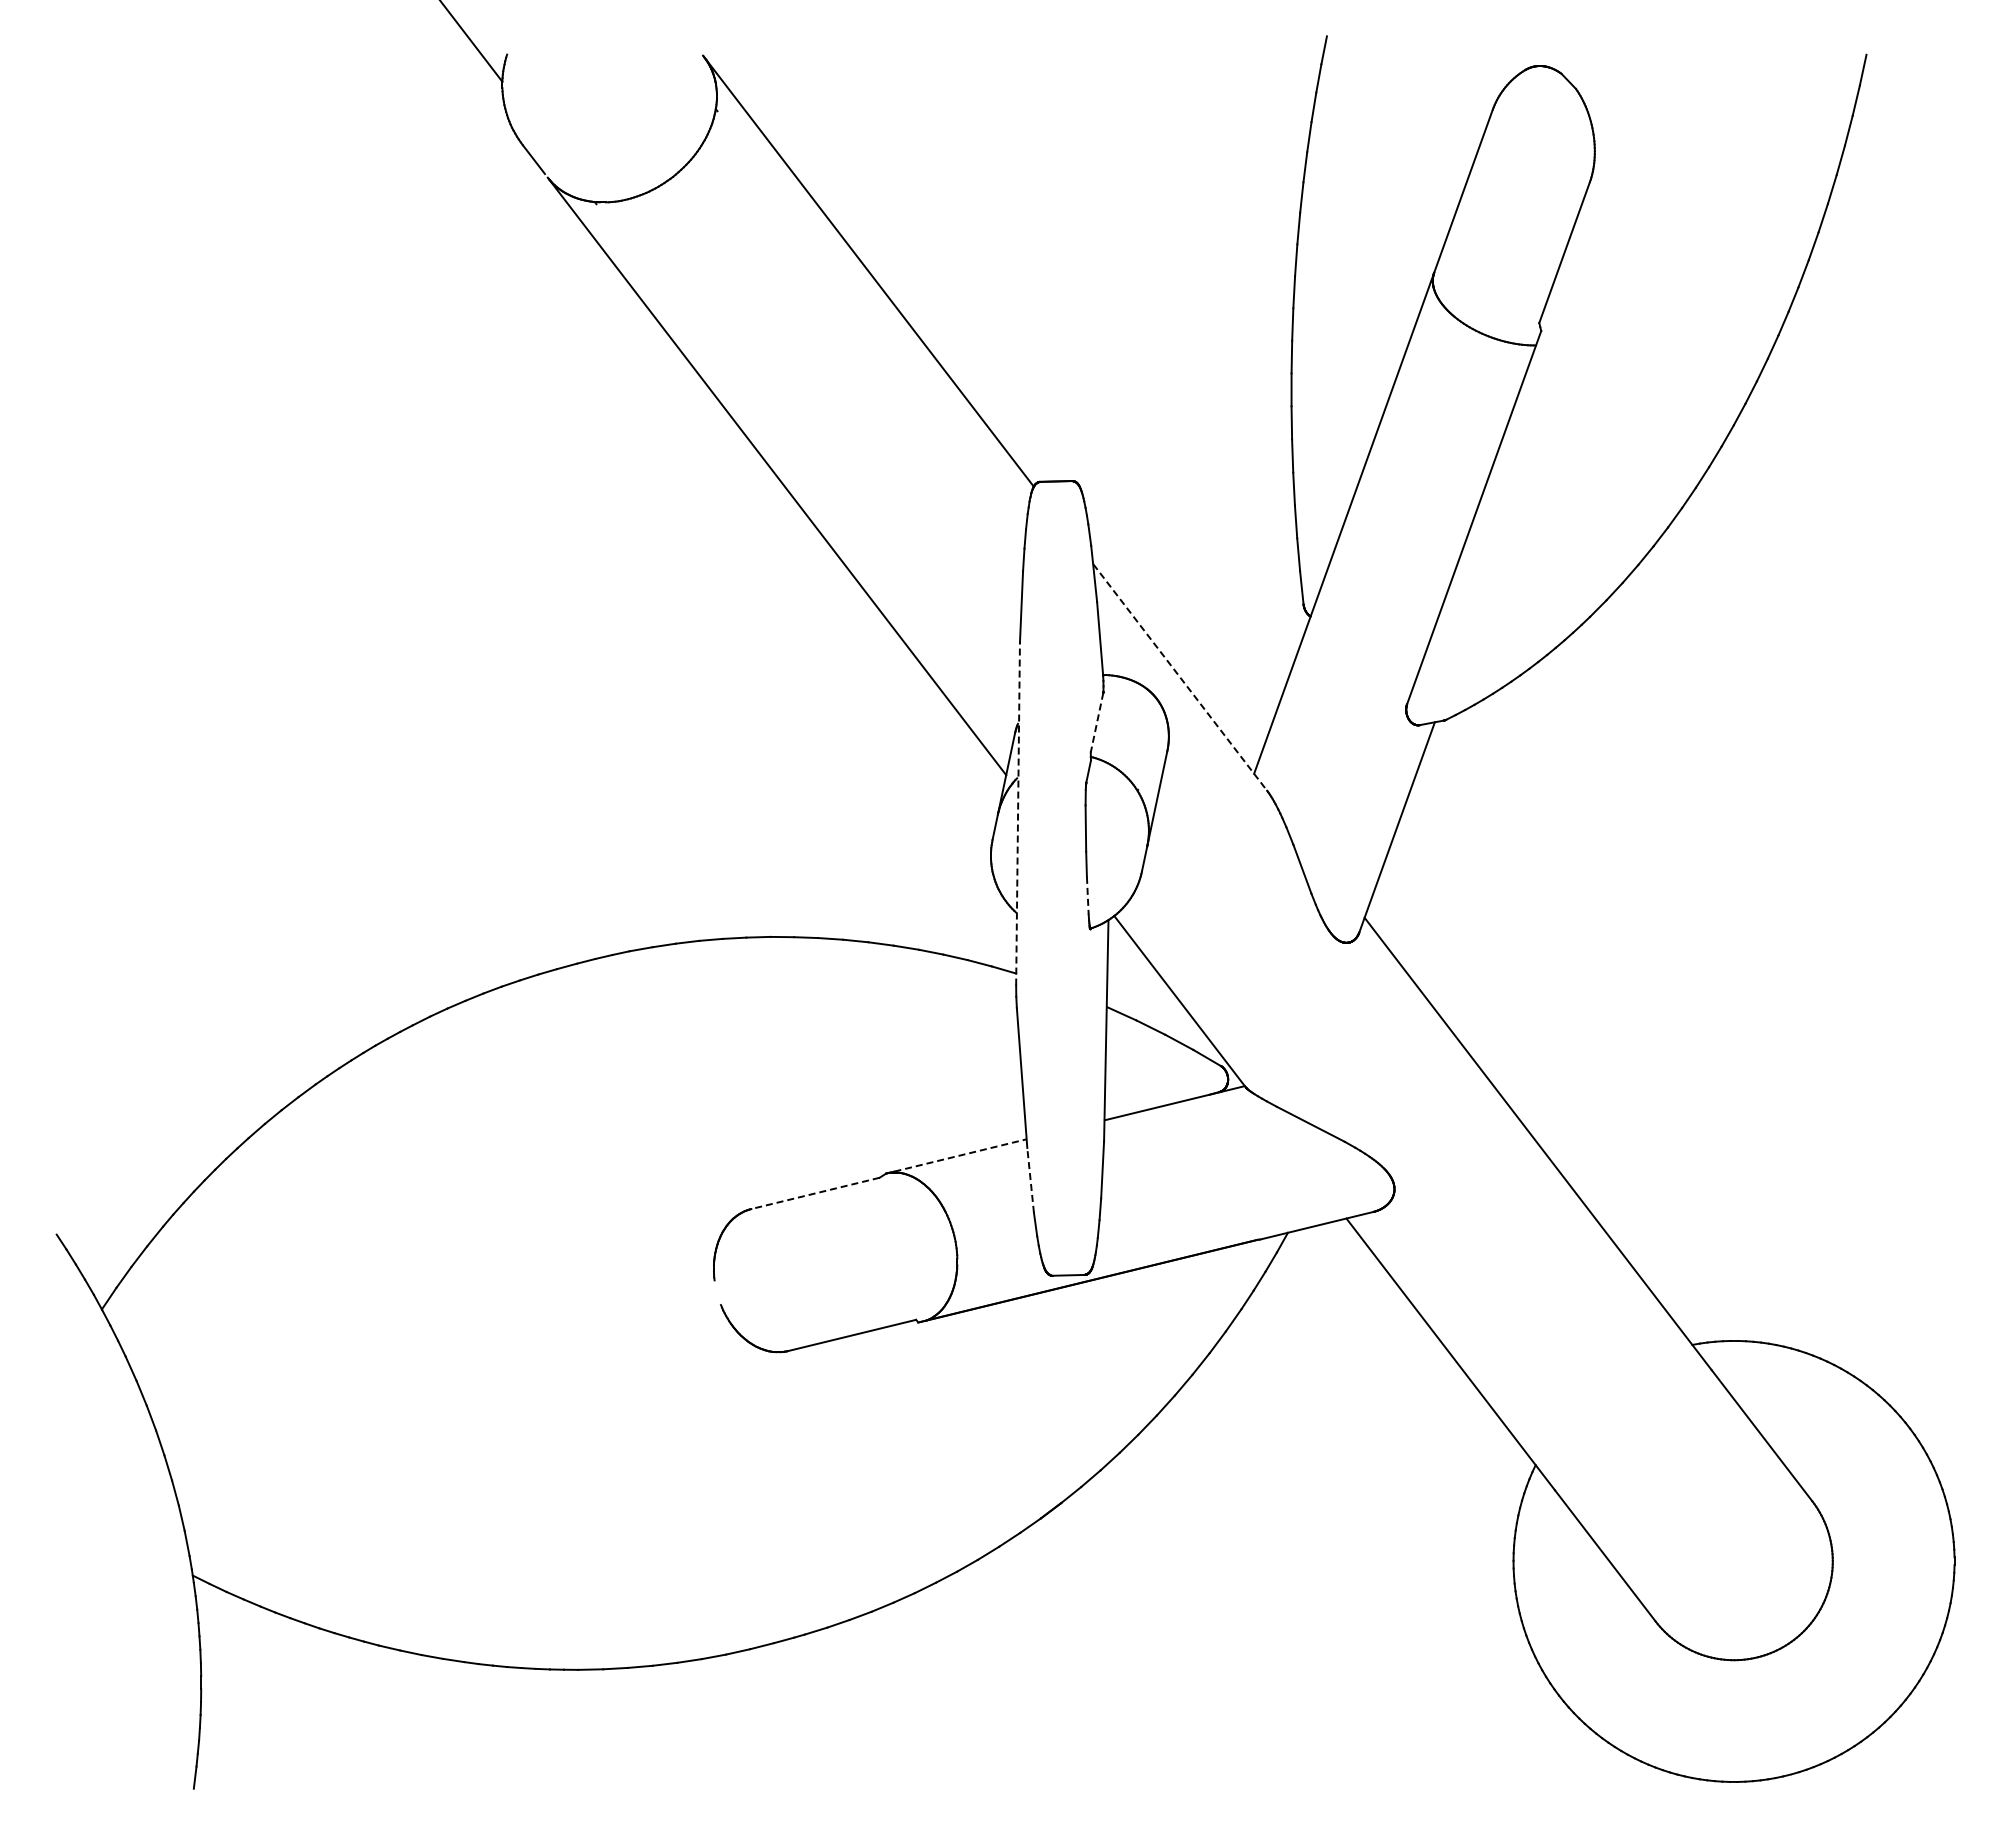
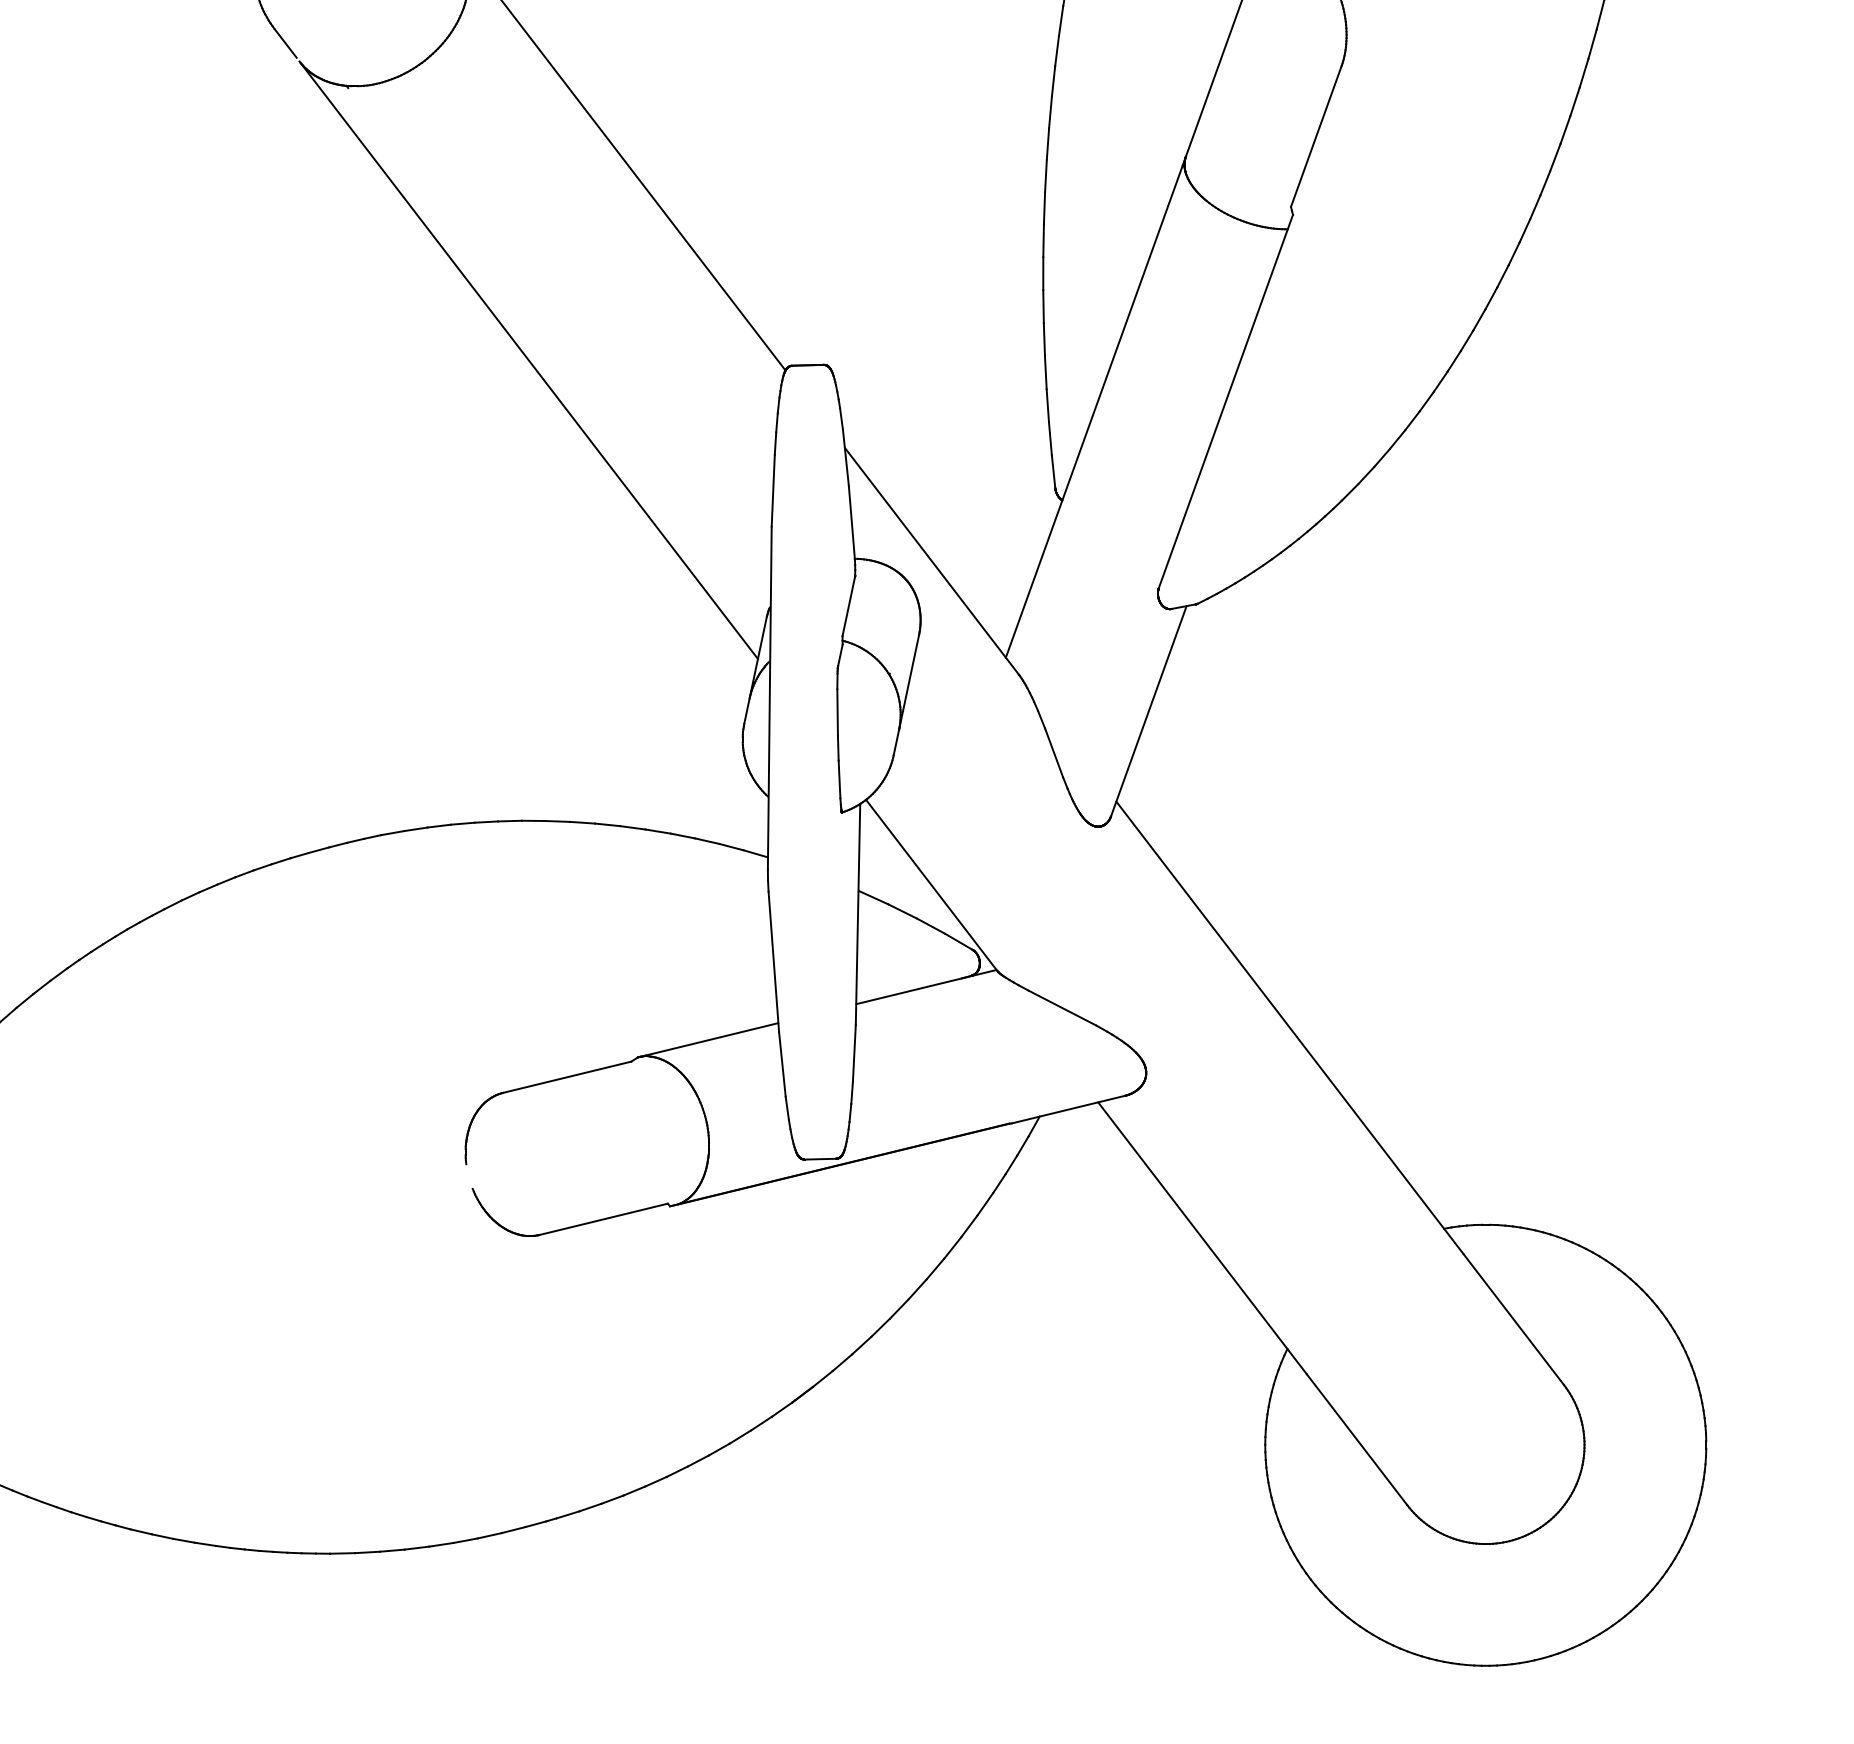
line: (1180, 677) -> (932, 561), dashed -> solid
line: (1096, 723) -> (848, 607), dashed -> solid
line: (1018, 813) -> (770, 697), dashed -> solid
line: (1087, 895) -> (839, 779), dashed -> solid
line: (960, 1155) -> (712, 1039), dashed -> solid
line: (1030, 1180) -> (782, 1064), dashed -> solid
line: (815, 1193) -> (567, 1077), dashed -> solid

